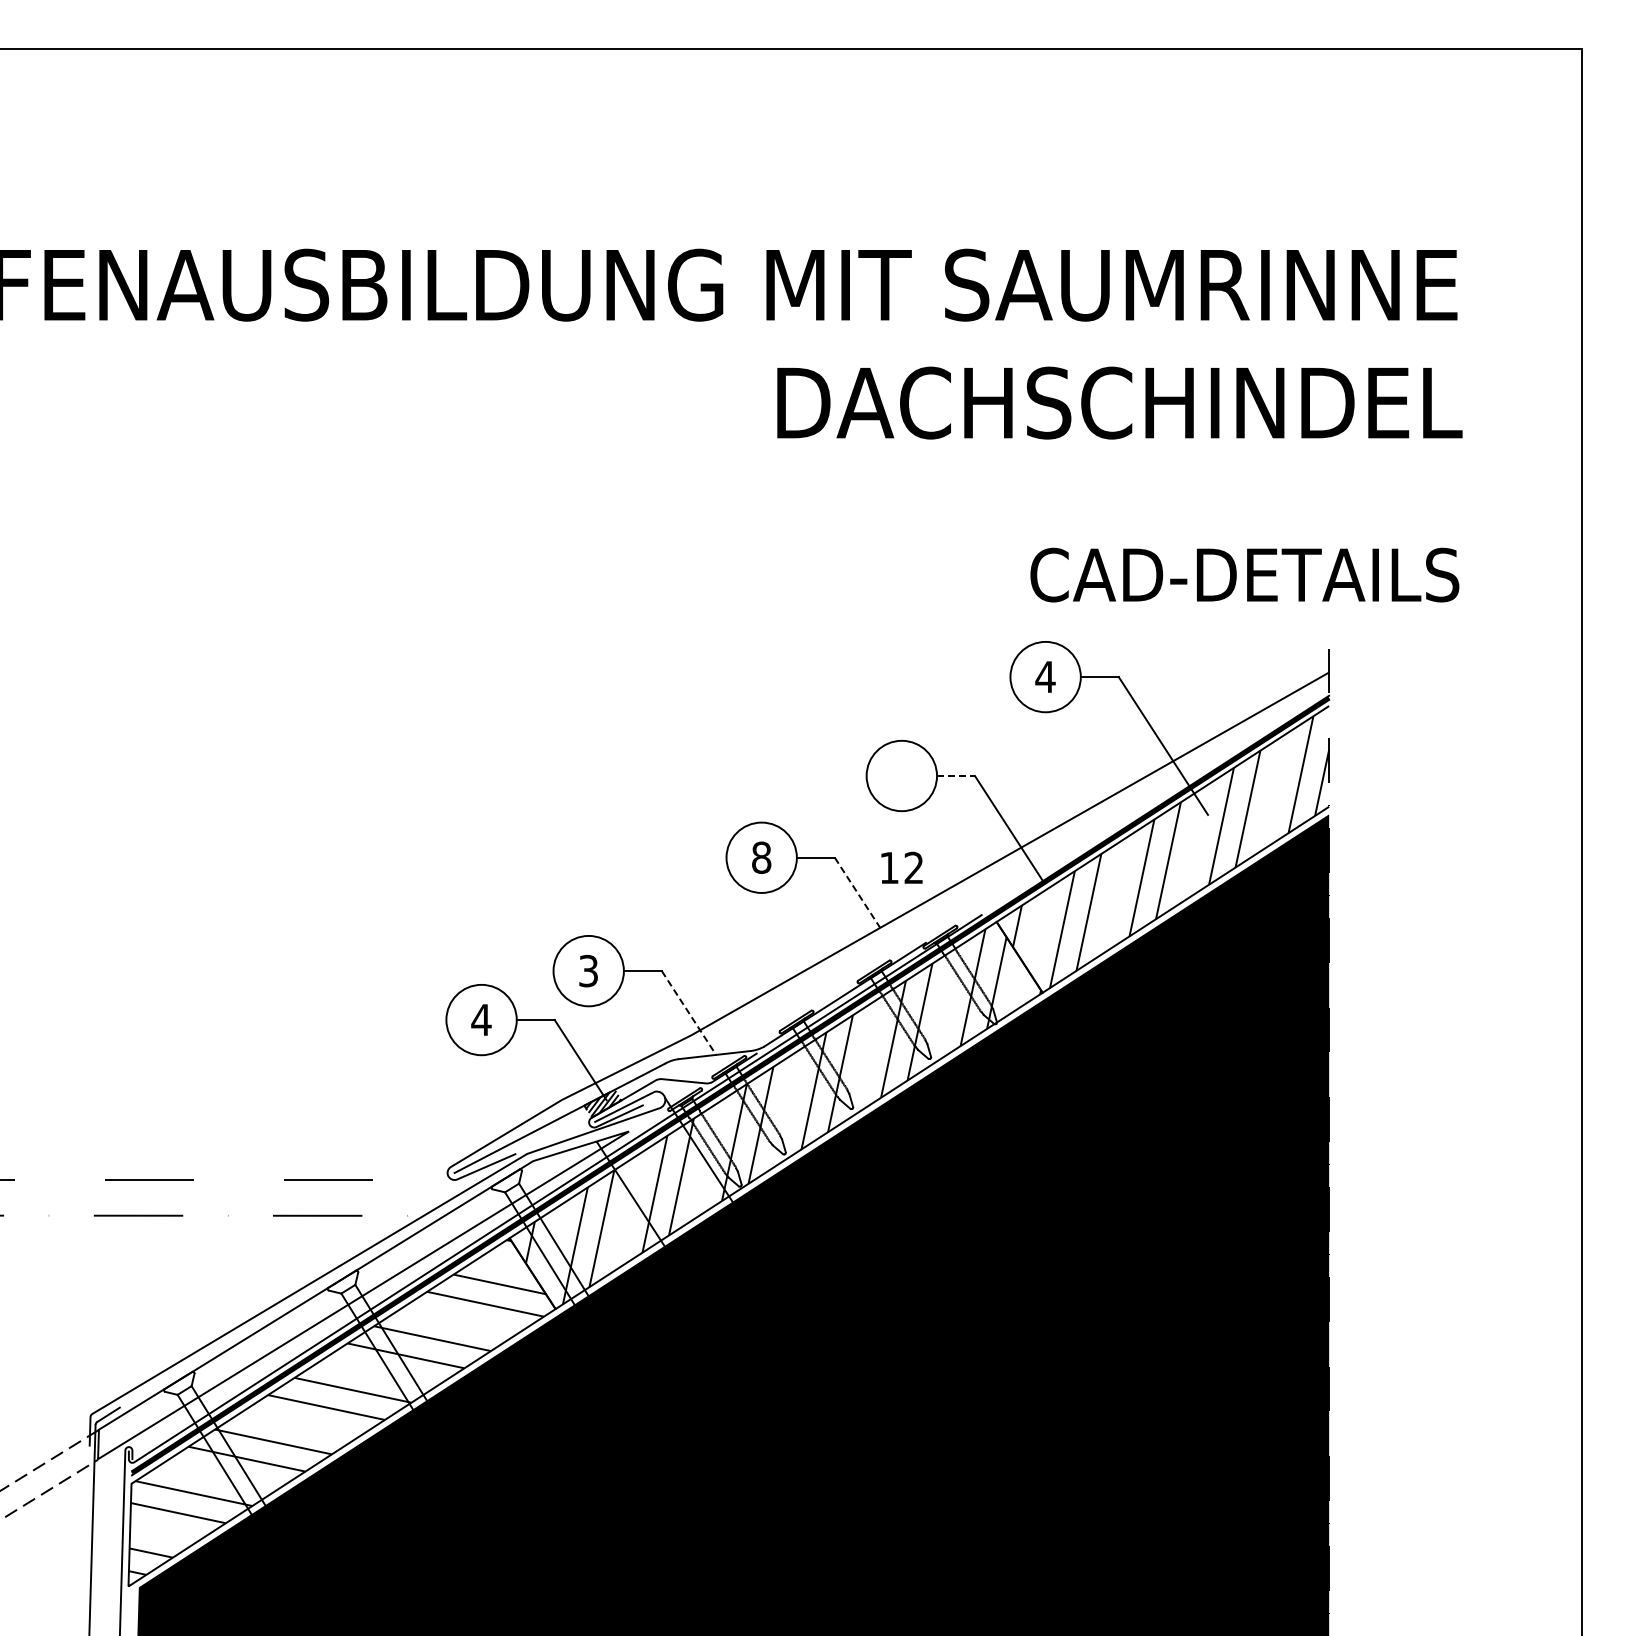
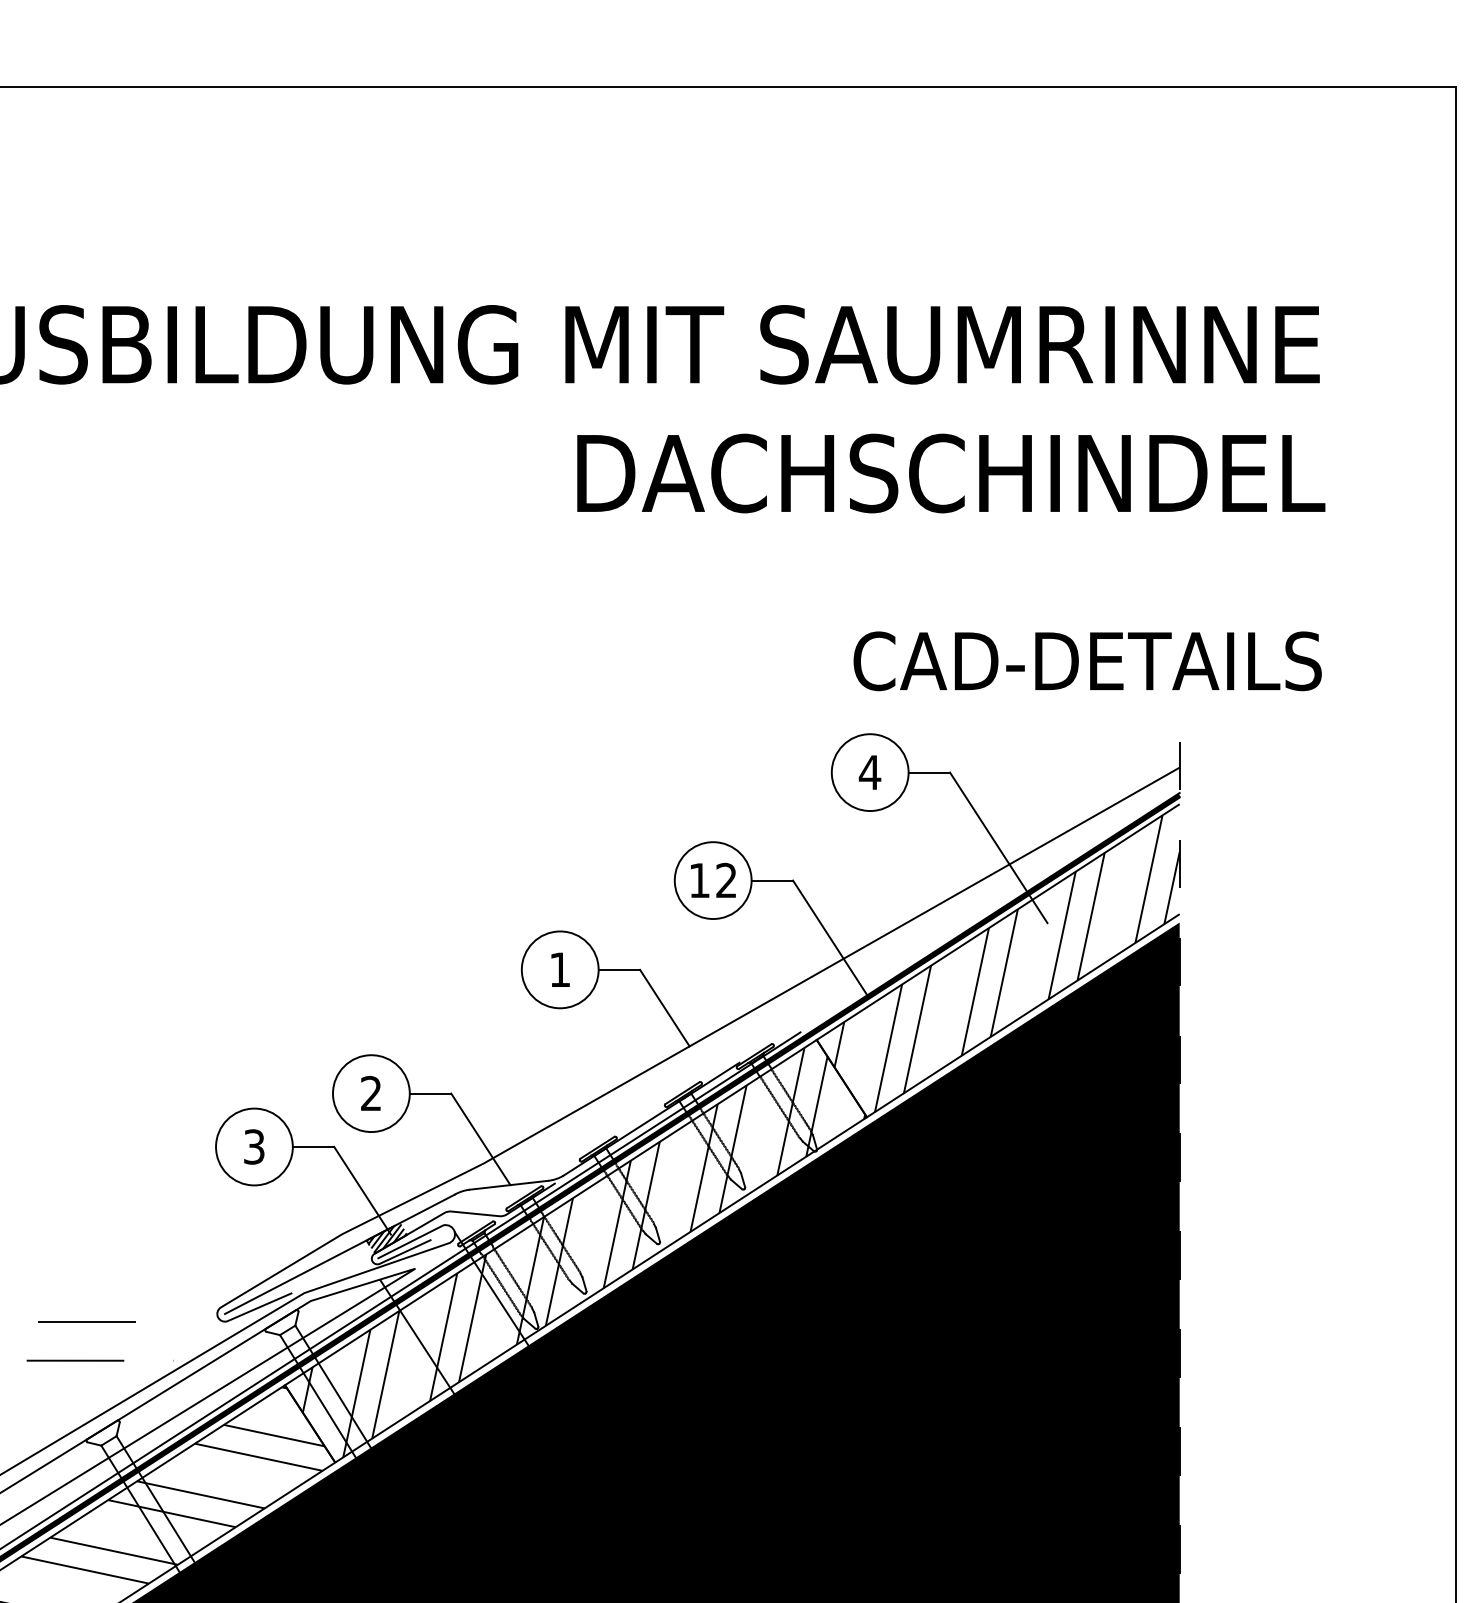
line: (955, 776) -> (771, 881), dashed -> solid
text: (761, 857) -> (560, 969), 8 -> 1
text: (901, 867) -> (712, 880), moved
line: (857, 892) -> (664, 1007), dashed -> solid
text: (588, 971) -> (371, 1094), 3 -> 2
line: (689, 1013) -> (481, 1139), dashed -> solid
text: (481, 1019) -> (254, 1146), 4 -> 3

